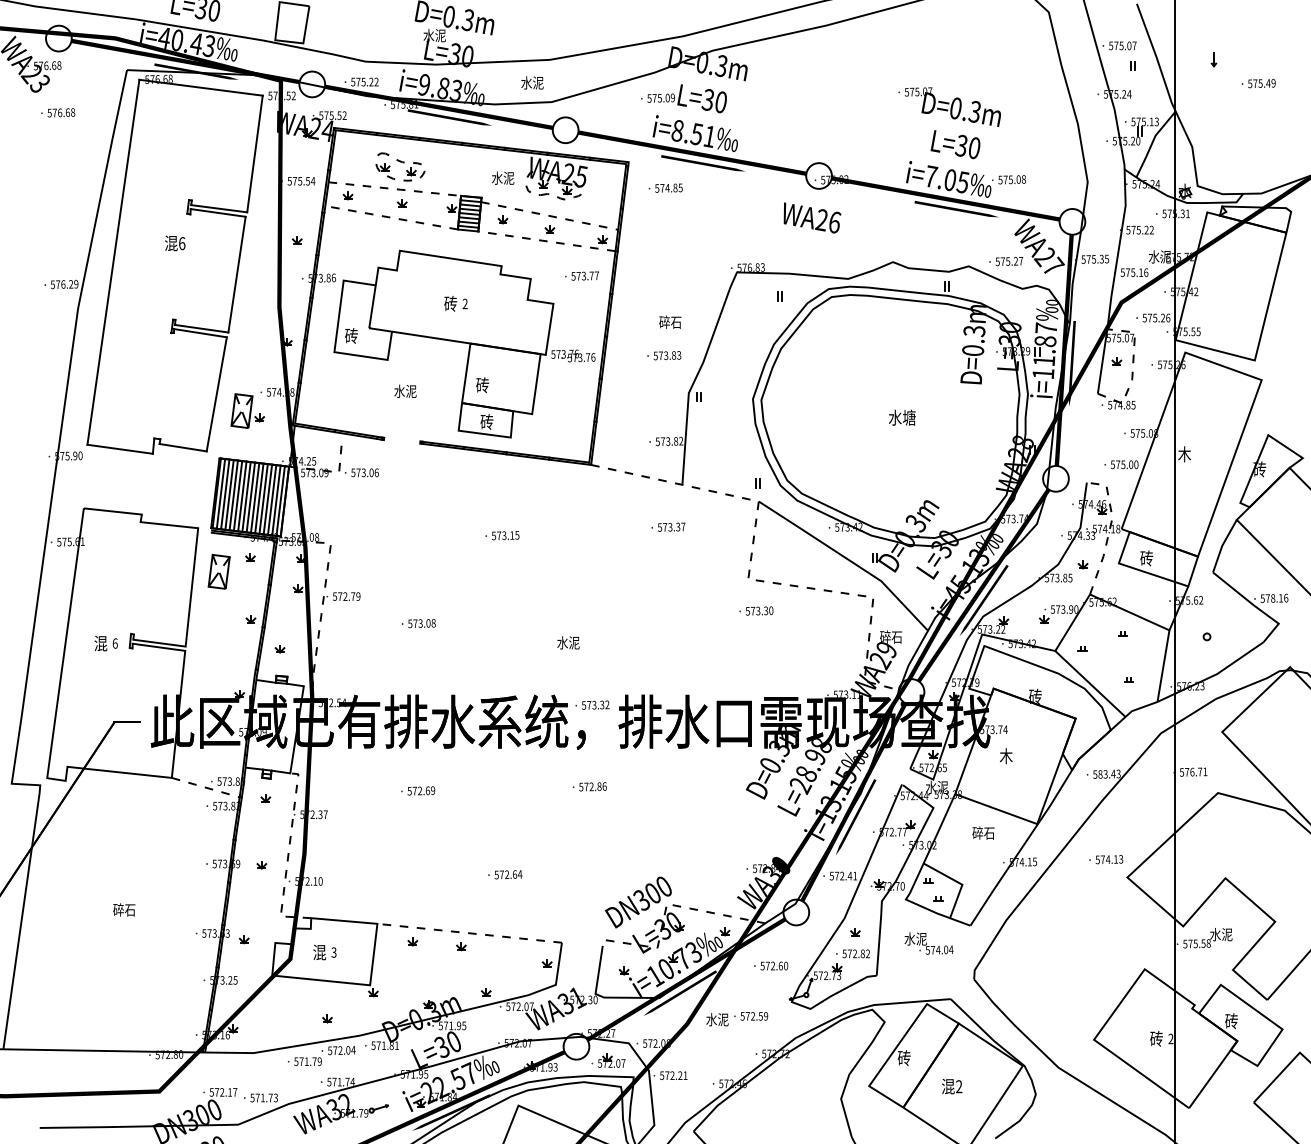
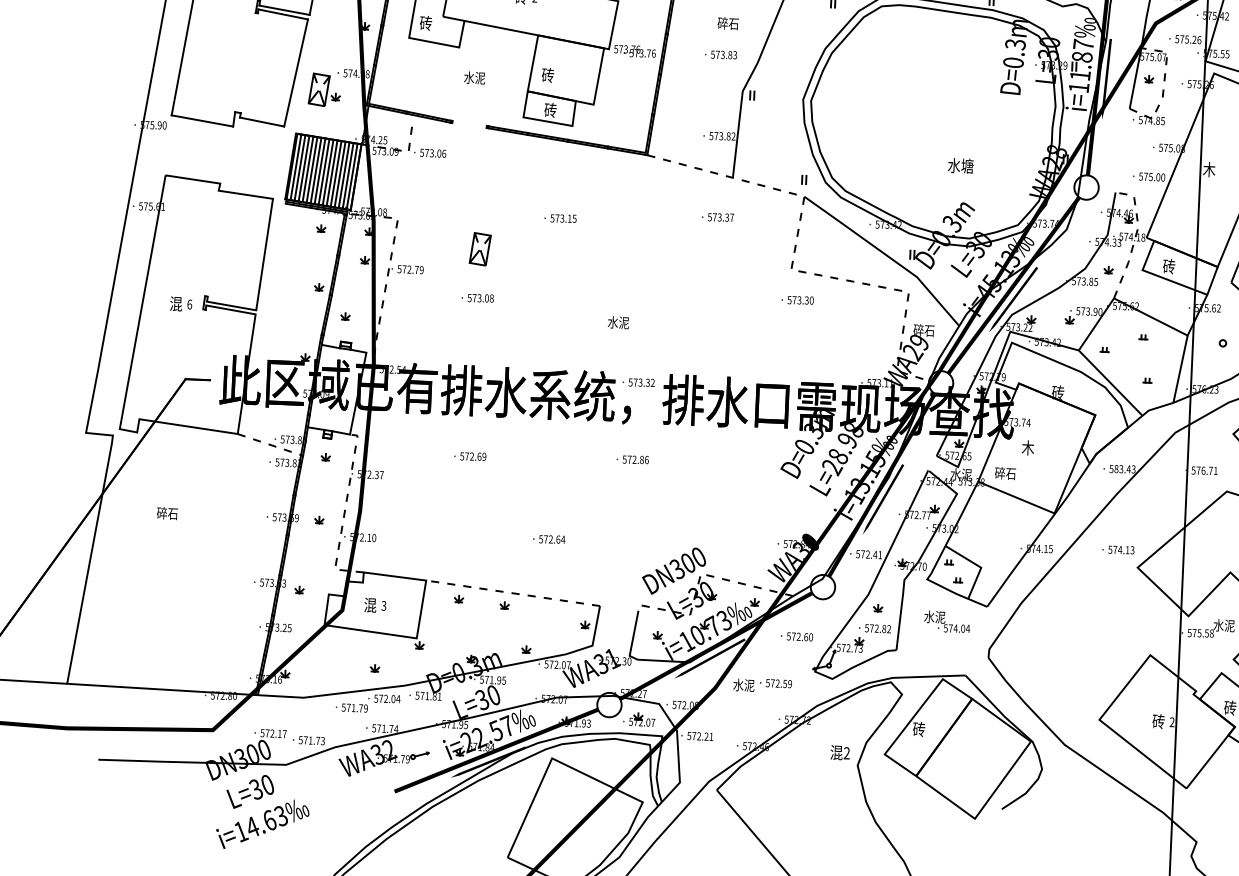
text: (902, 417) -> (961, 165), moved
part: (218, 571) -> (479, 248), moved
text: (983, 832) -> (1005, 472), moved
text: (124, 909) -> (167, 513), moved
text: (952, 1086) -> (840, 752), moved

